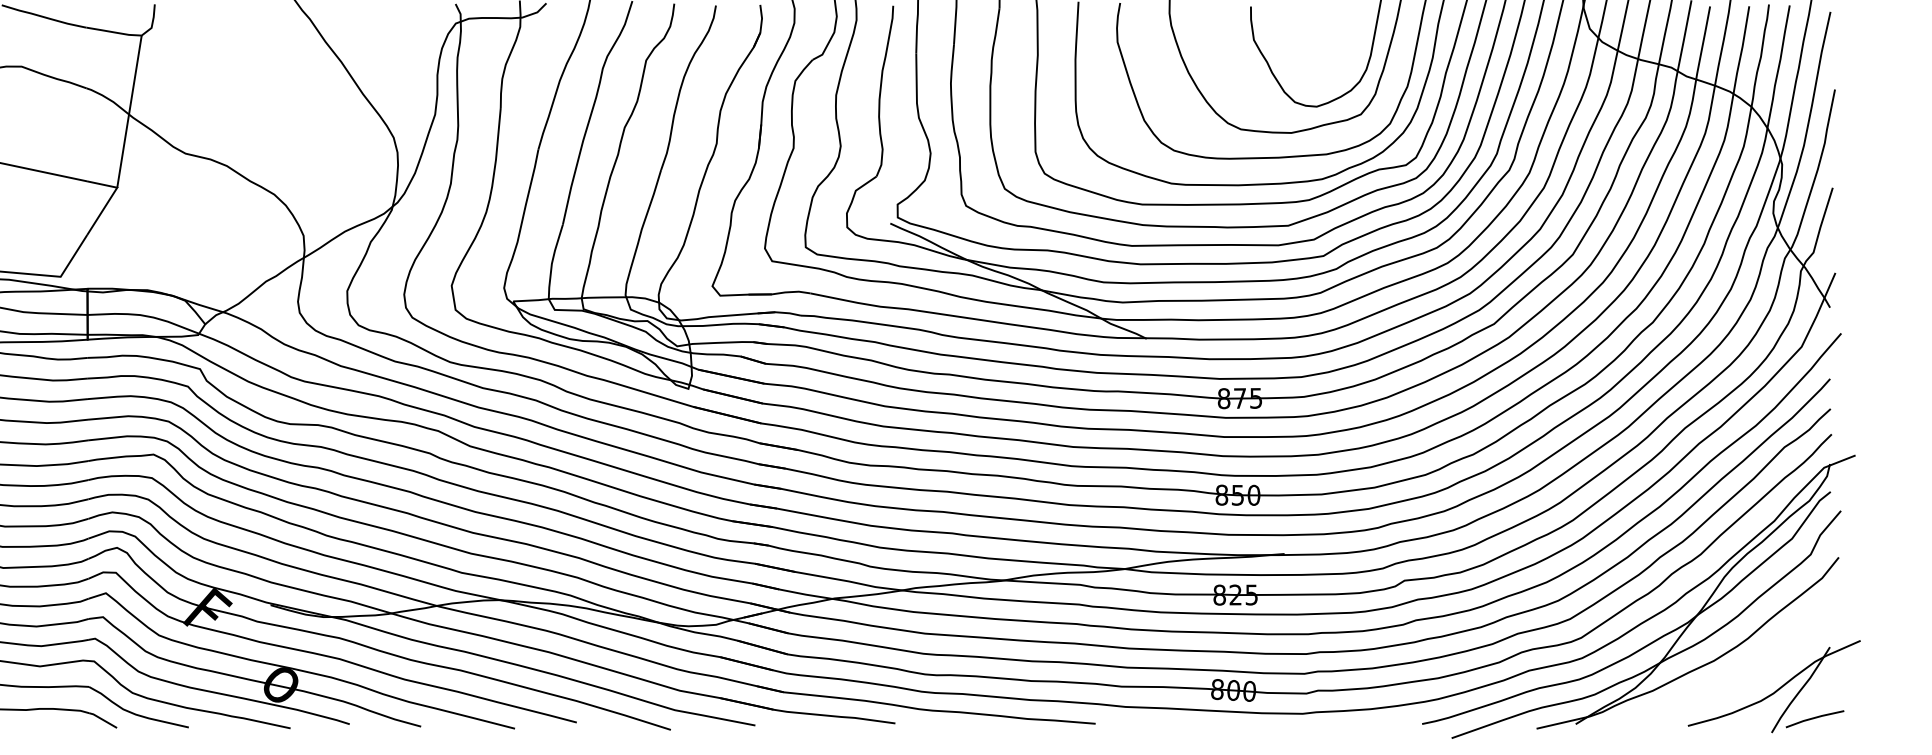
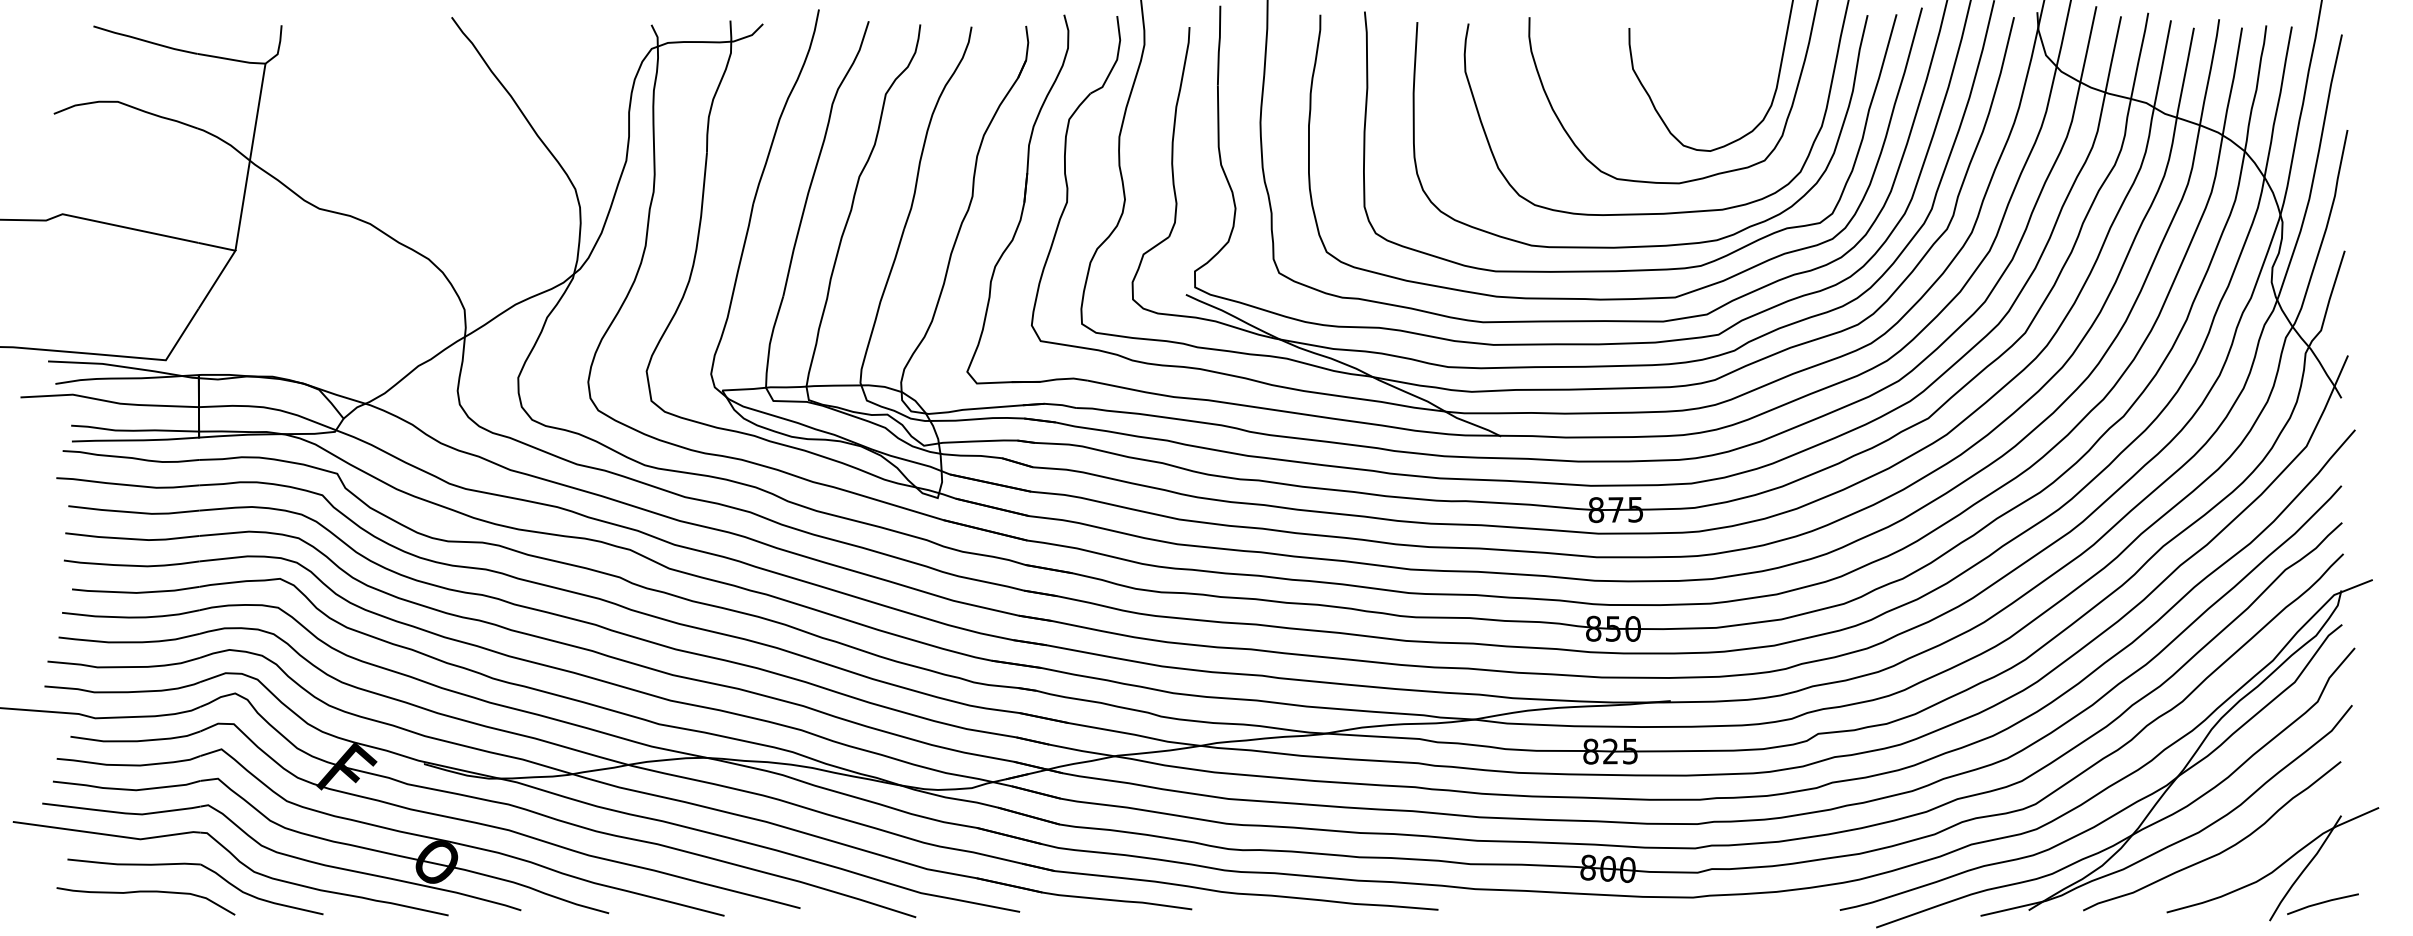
curve: (1730, 677) -> (2219, 852), added

